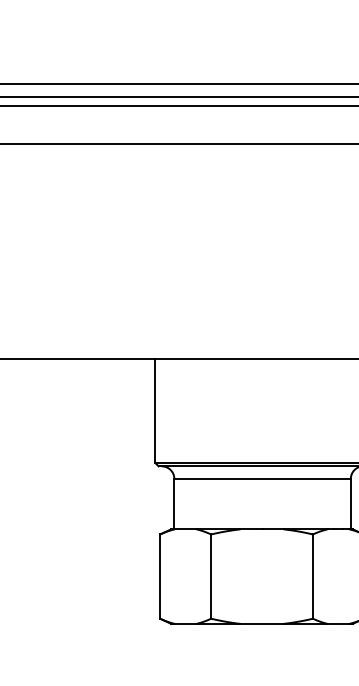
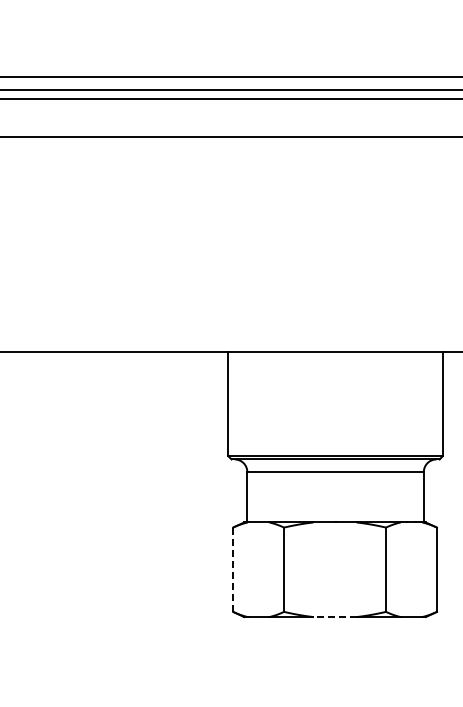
line: (160, 576) -> (233, 569), solid -> dashed
line: (262, 624) -> (335, 617), solid -> dashed

